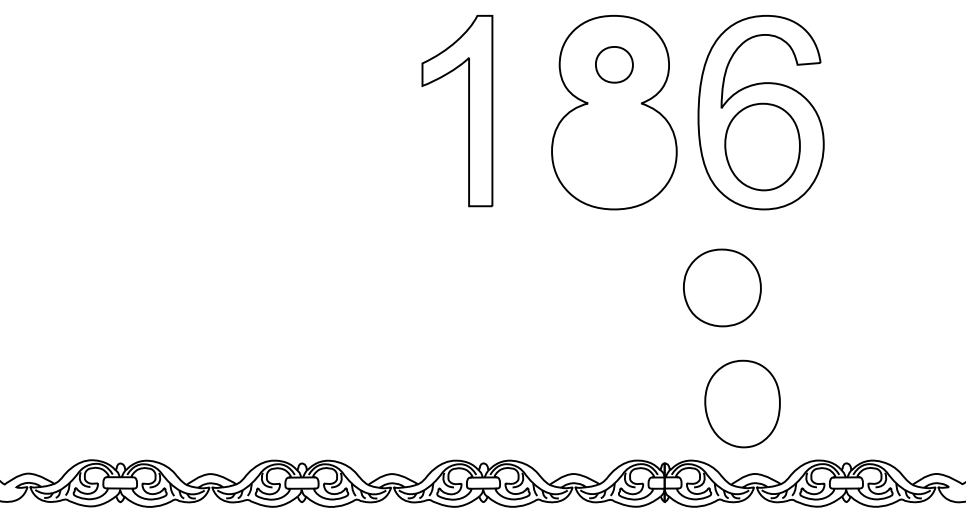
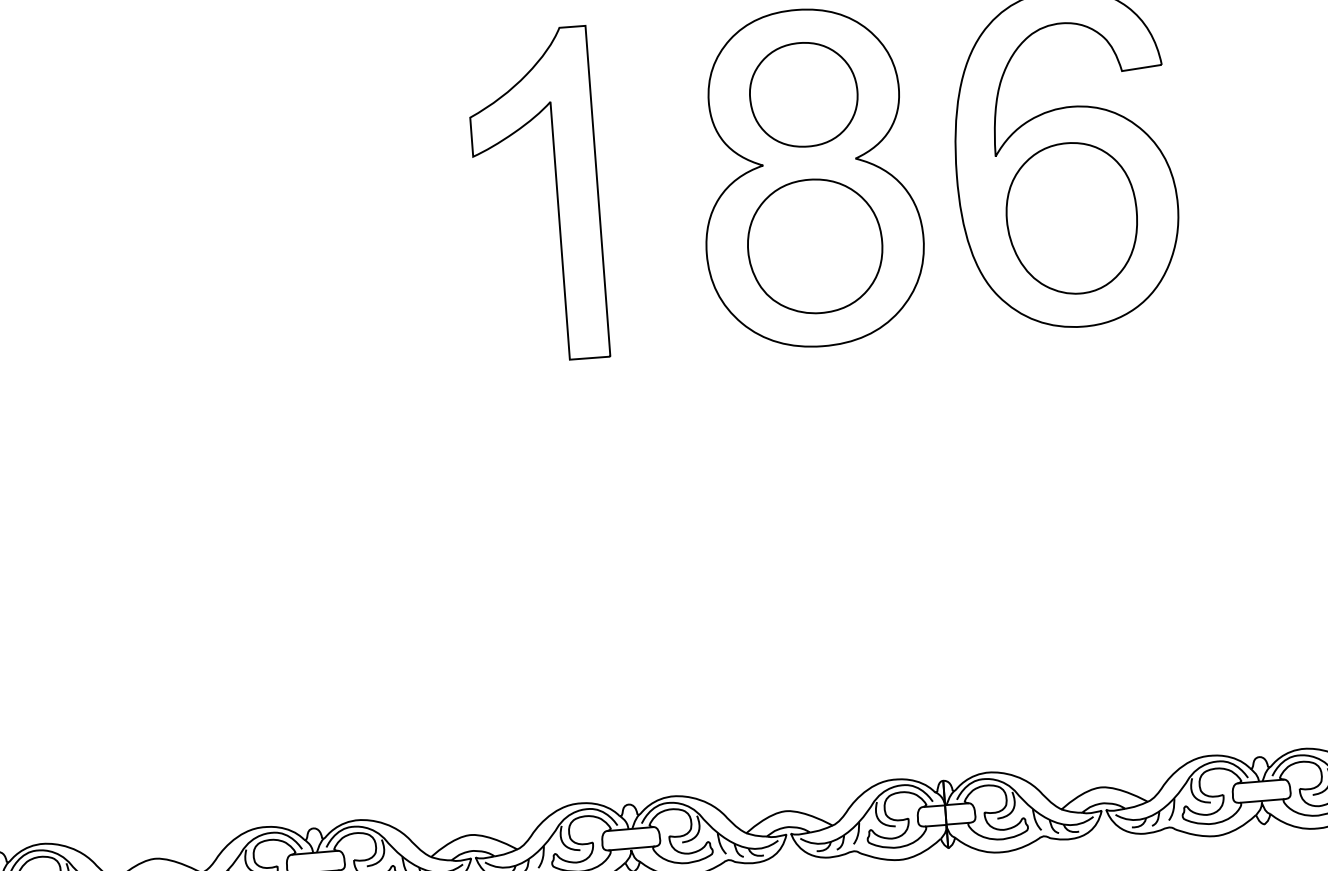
part: (614, 64) -> (803, 94), size x1.67
part: (722, 287) -> (815, 245), moved
part: (742, 403) -> (1070, 666), removed

